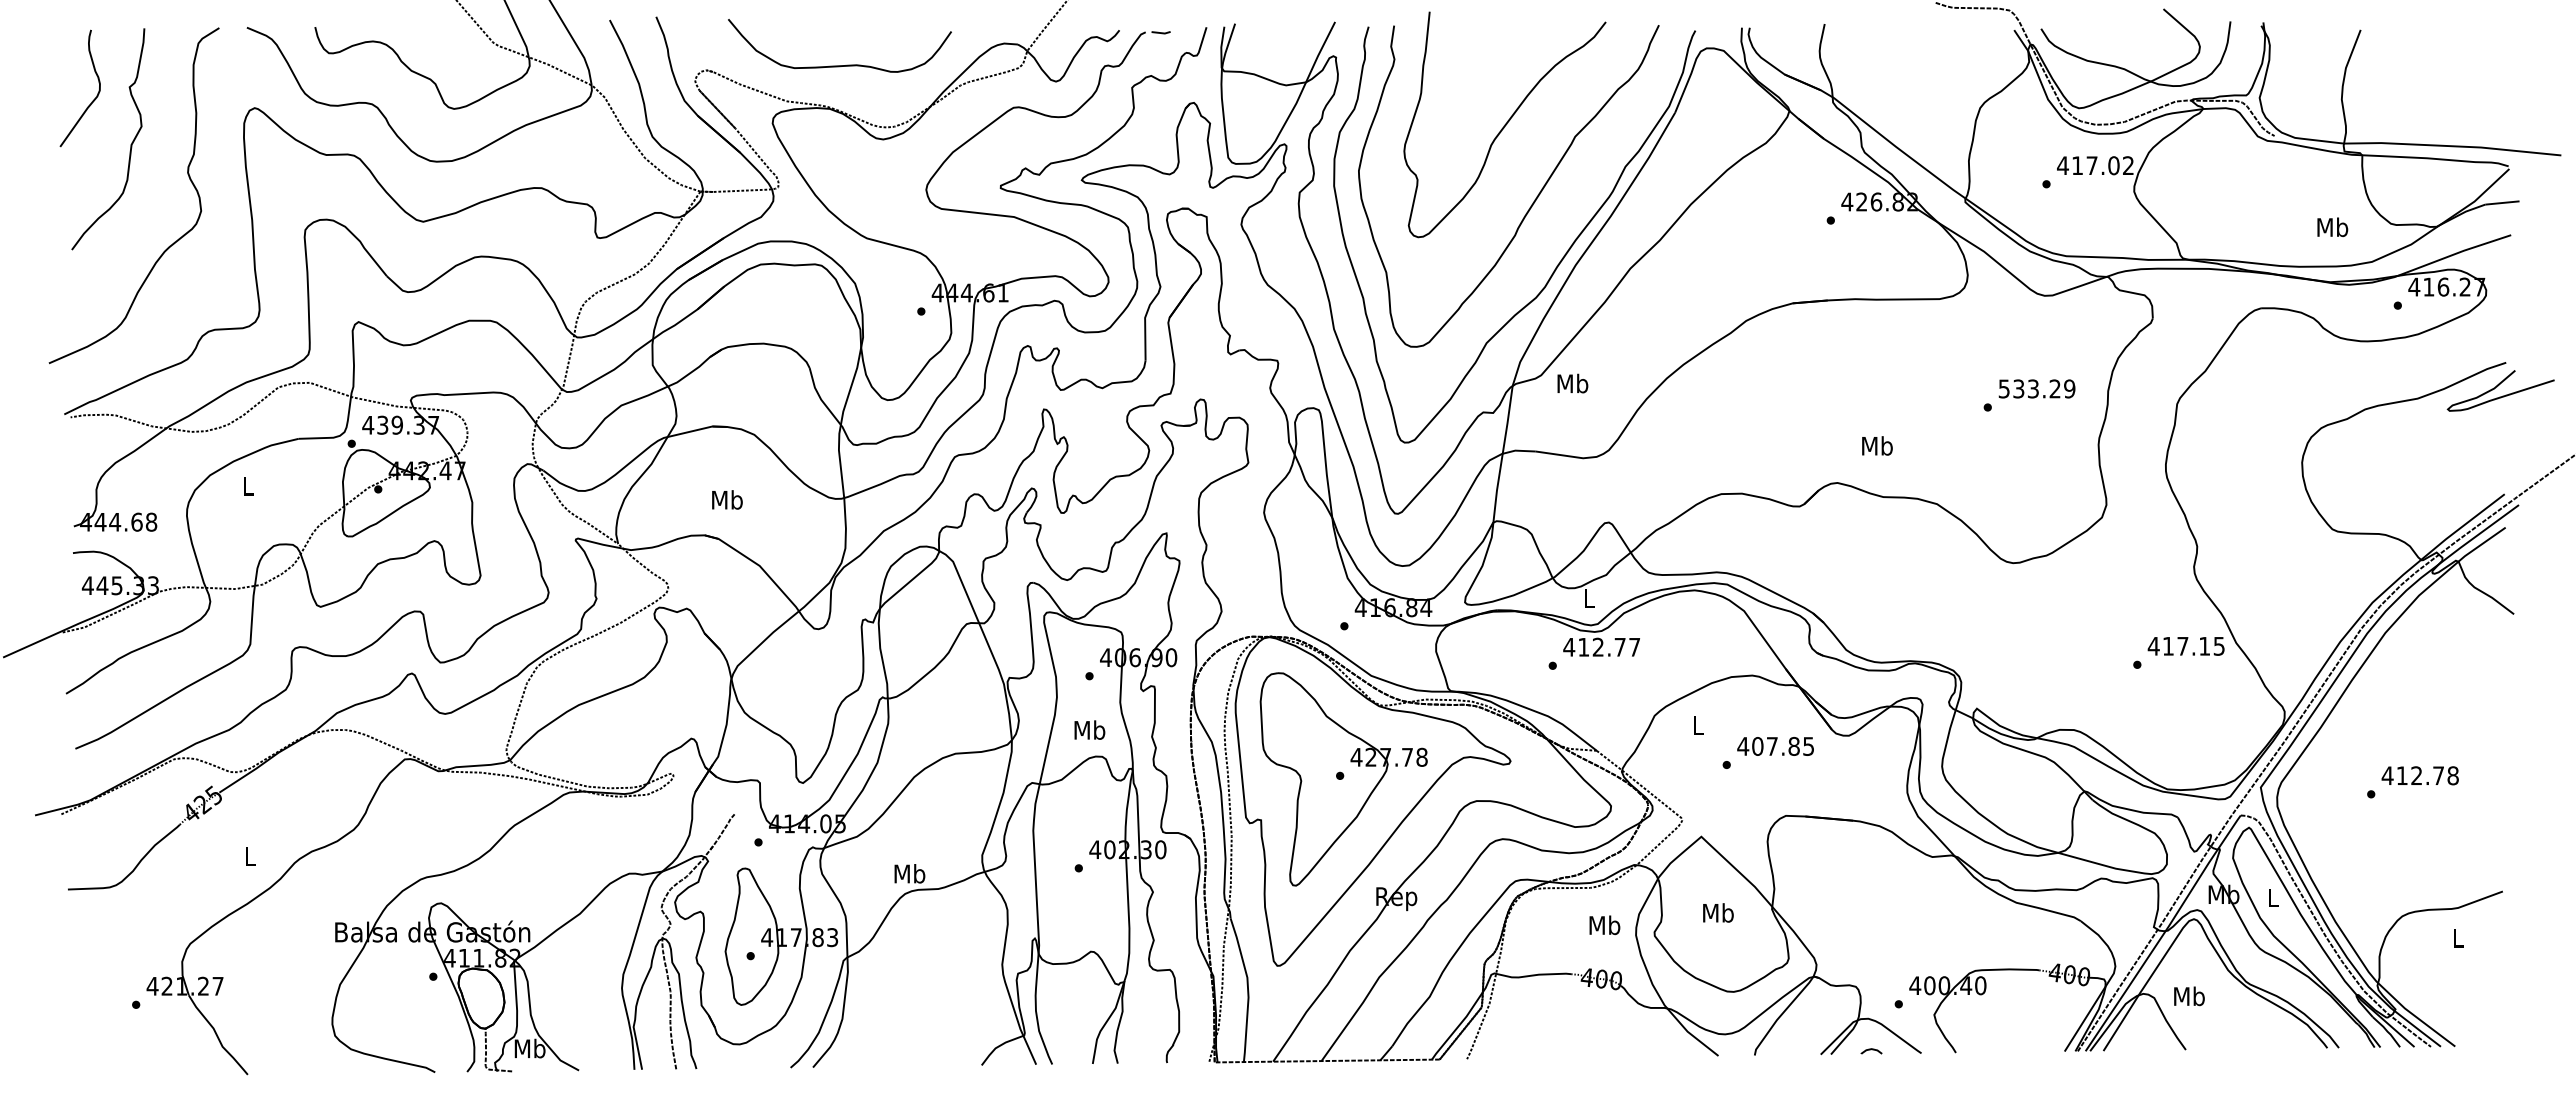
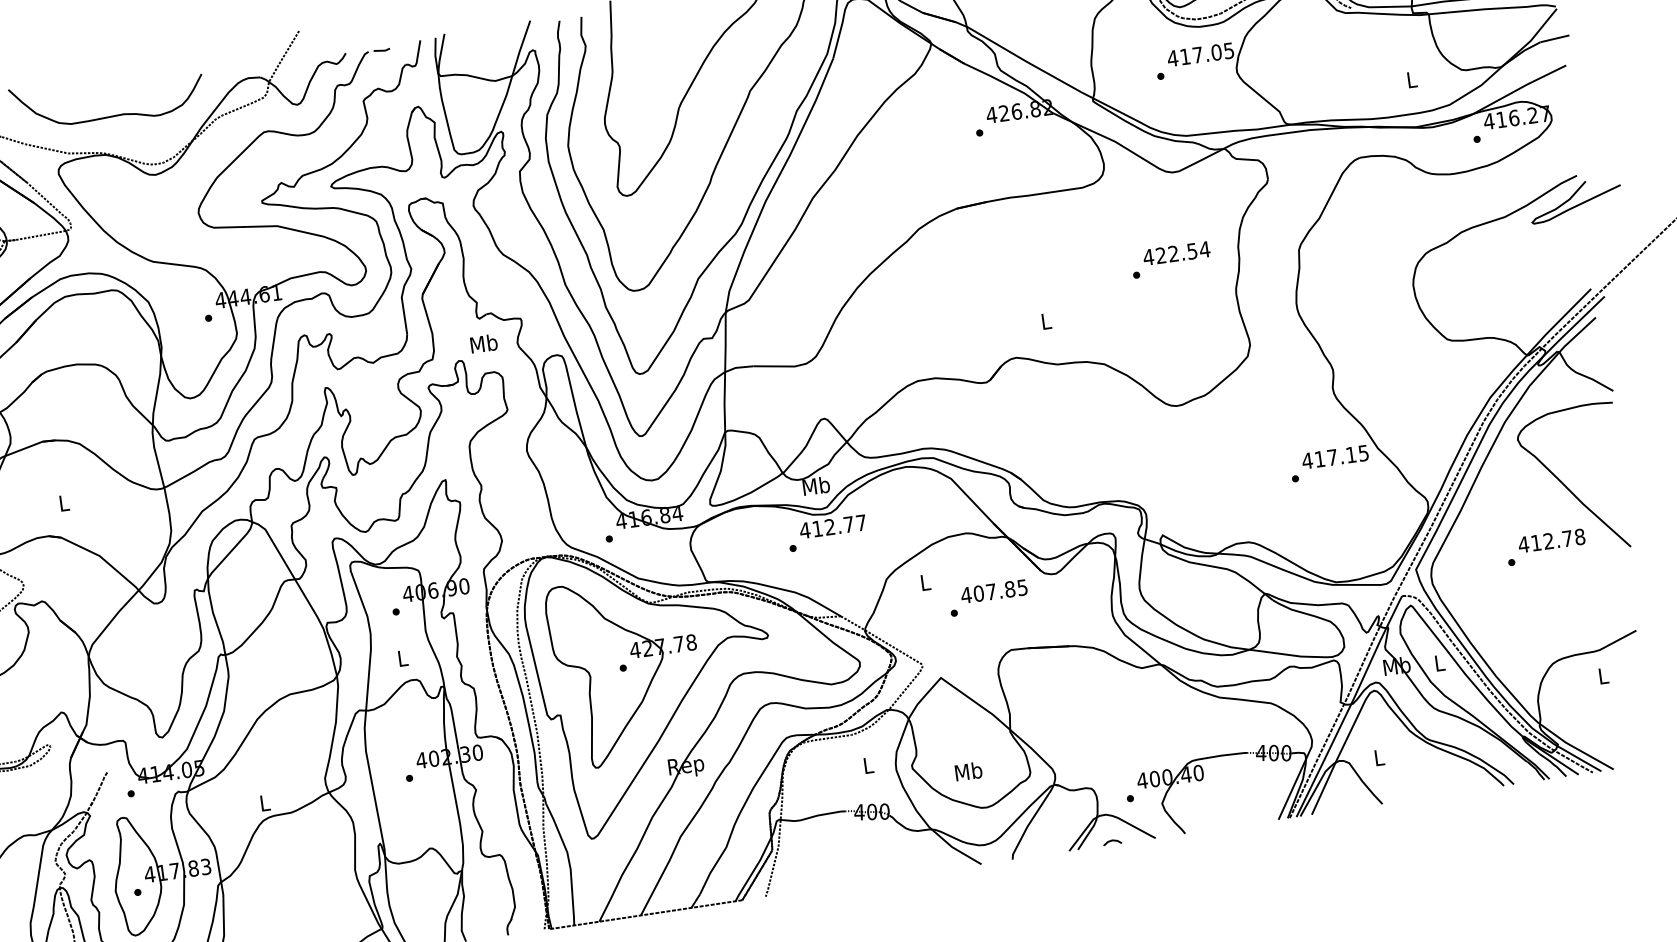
text: (2128, 165) -> (1229, 50), 417.02 -> 417.05
text: (2332, 227) -> (1411, 79), Mb -> L
text: (1572, 383) -> (483, 343), moved
text: (2036, 388) -> (1176, 253), 533.29 -> 422.54
text: (1877, 445) -> (1046, 320), Mb -> L
text: (727, 499) -> (64, 502), Mb -> L
text: (1588, 597) -> (815, 485), L -> Mb
curve: (2446, 716) -> (1567, 486), added
text: (1089, 729) -> (402, 657), Mb -> L
text: (909, 873) -> (264, 802), Mb -> L
text: (1718, 912) -> (968, 771), moved
text: (1604, 925) -> (868, 765), Mb -> L
text: (2189, 996) -> (1379, 757), Mb -> L

